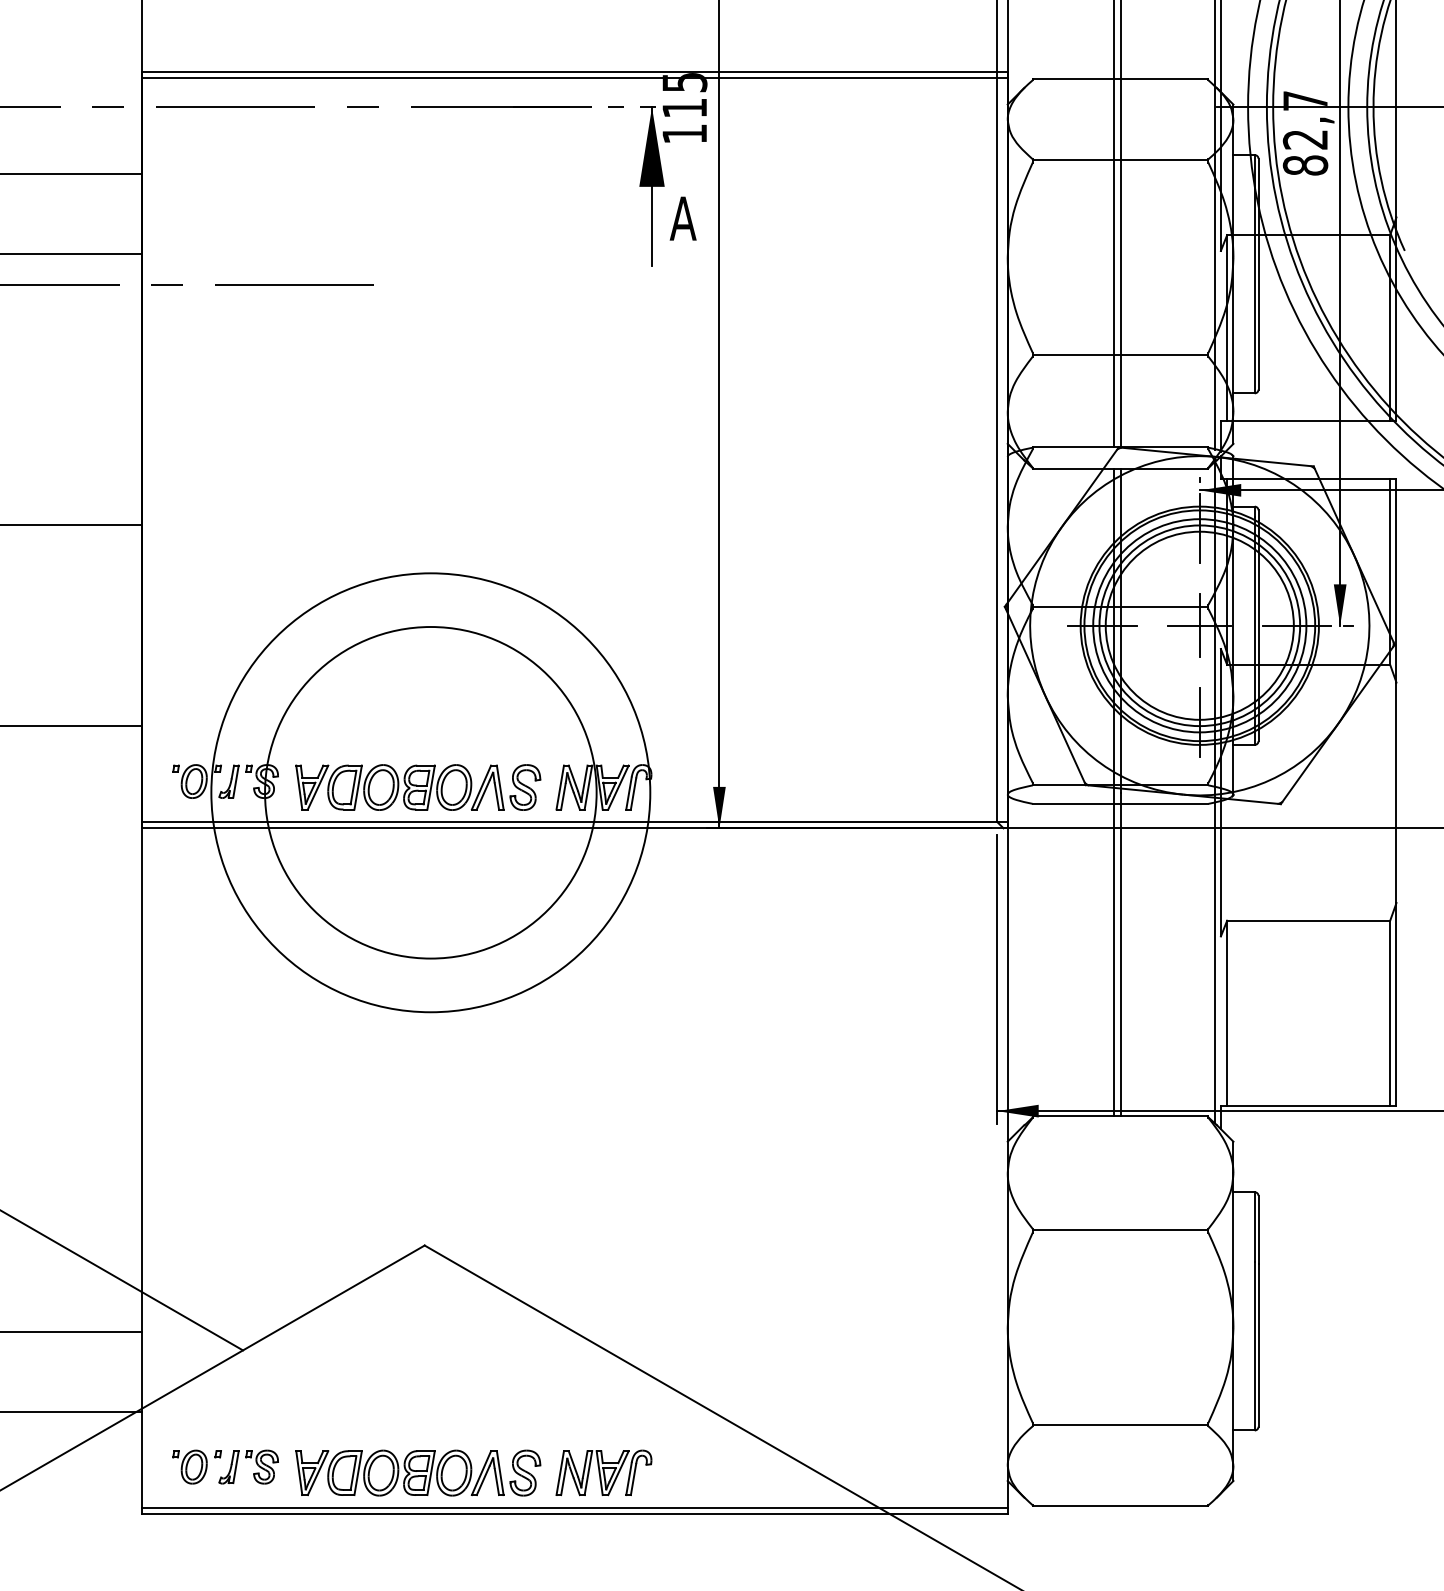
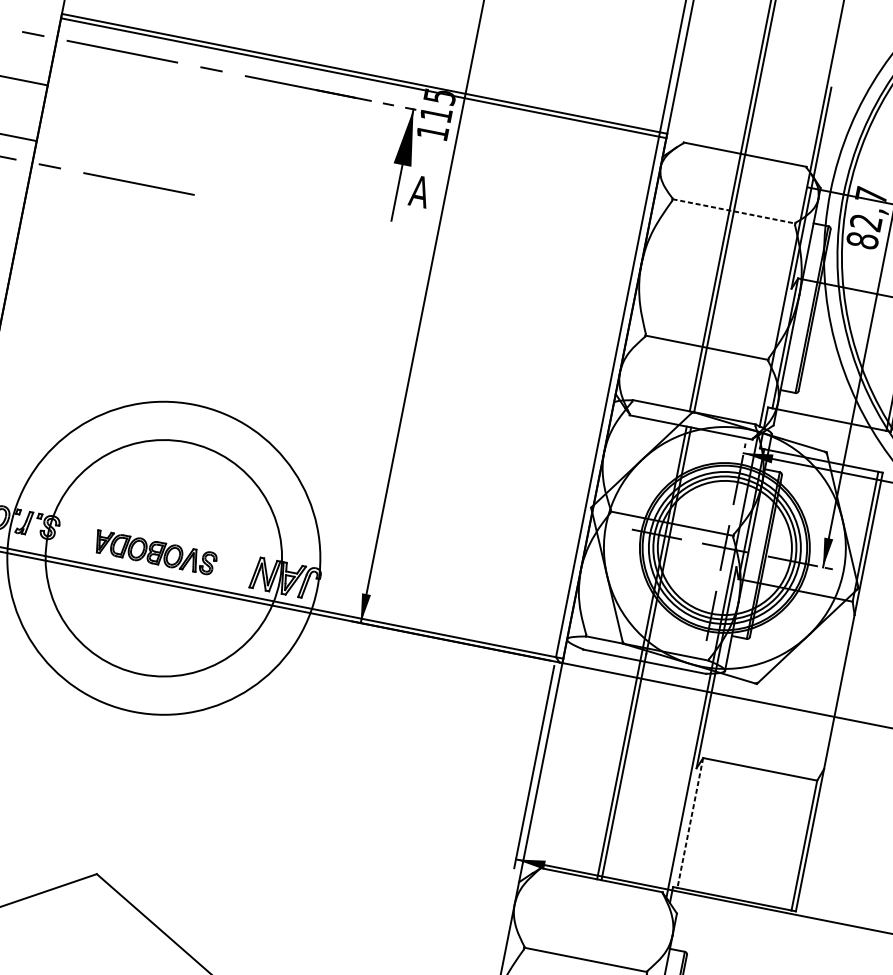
line: (1120, 160) -> (733, 211), solid -> dashed
part: (418, 787) -> (155, 552), size x0.7
line: (1227, 1013) -> (690, 823), solid -> dashed

